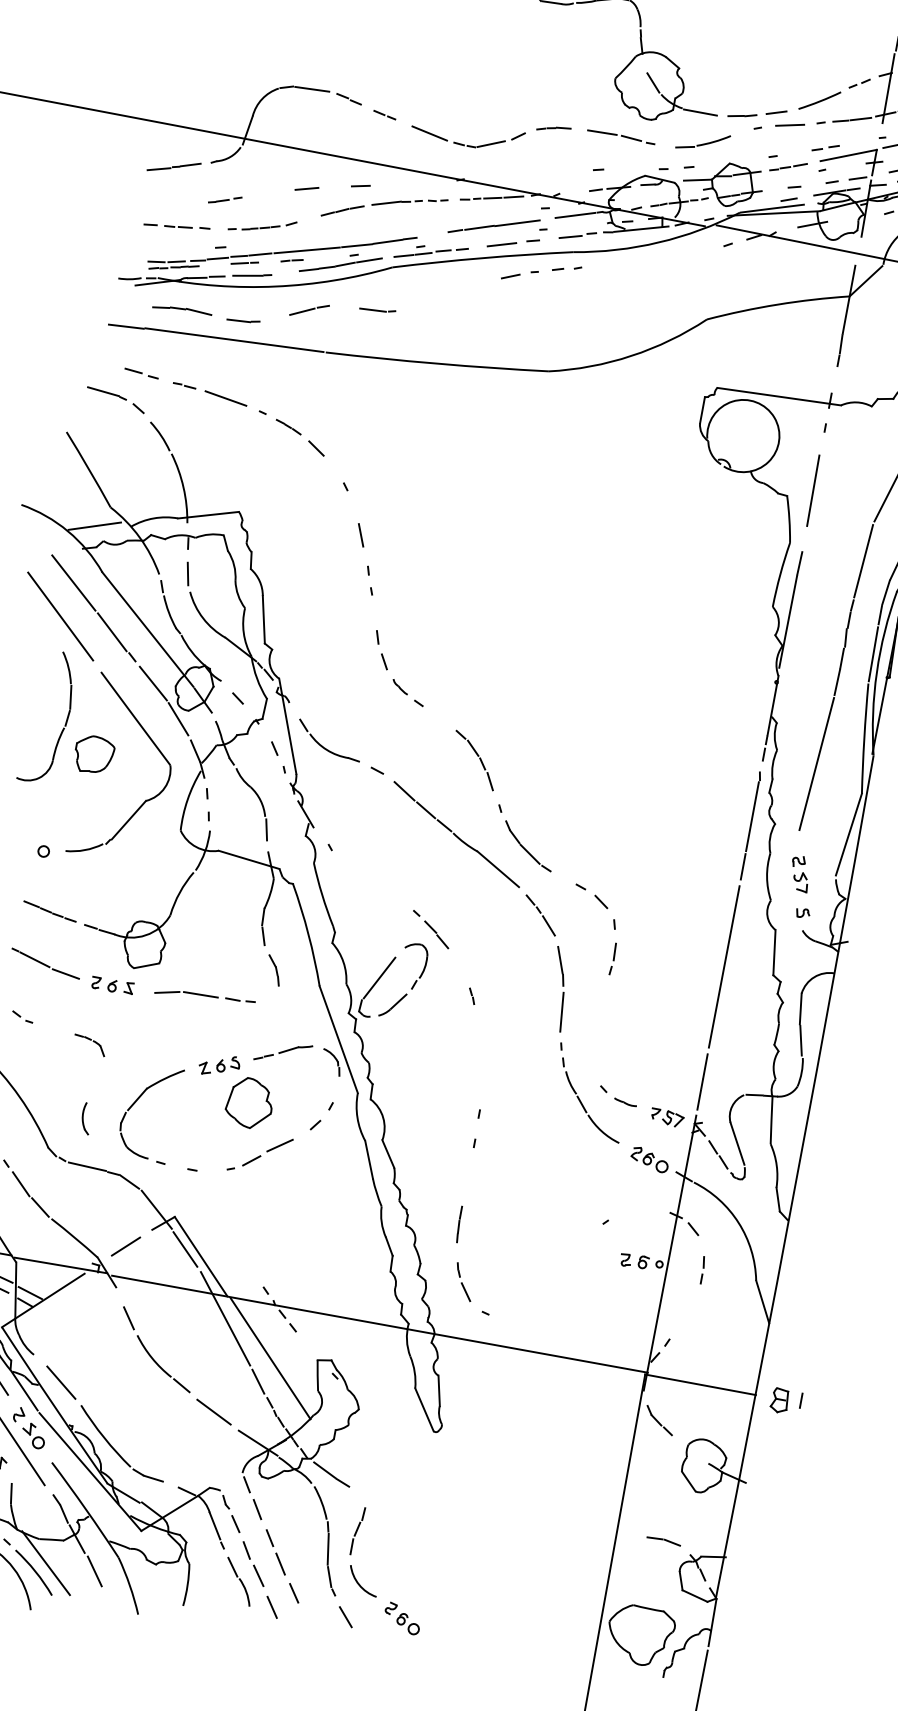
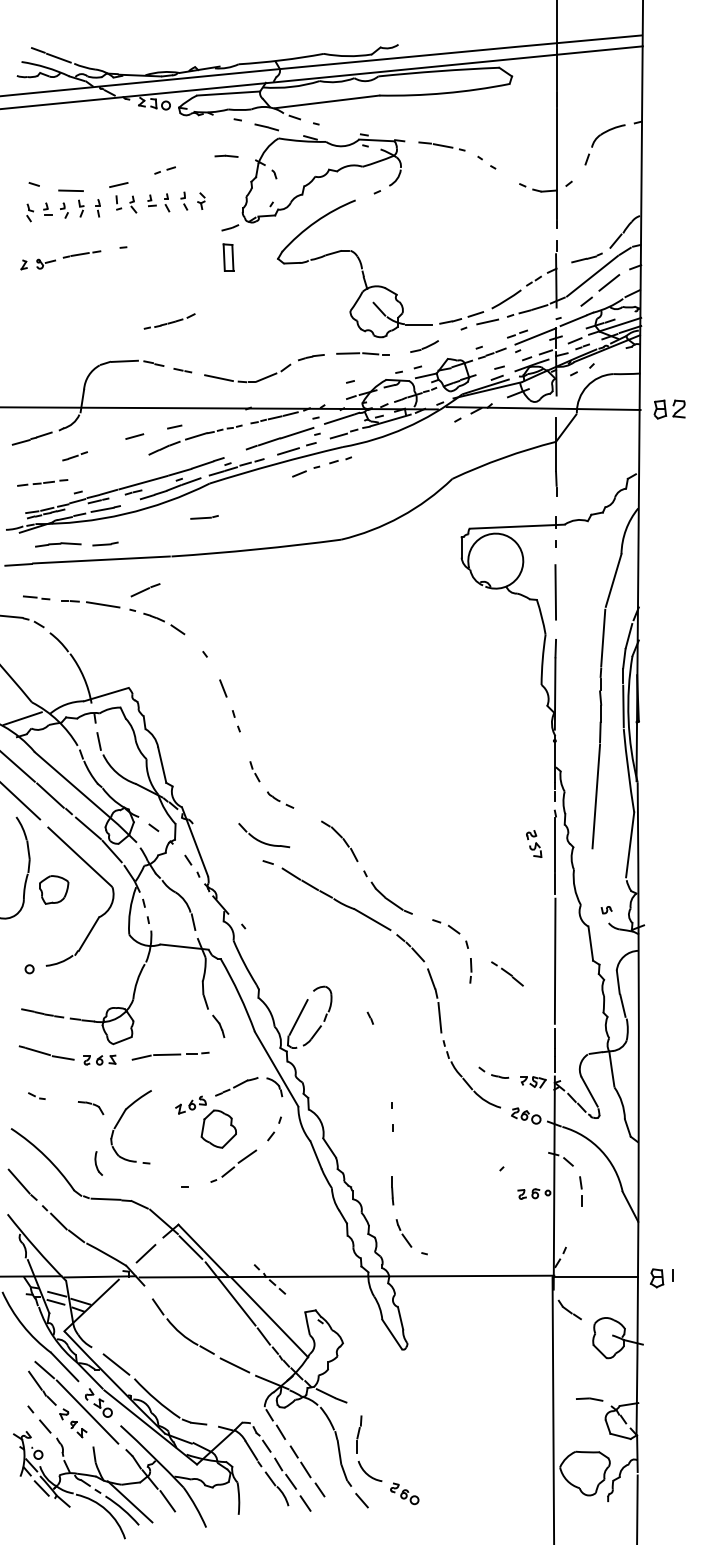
part: (702, 141) -> (424, 346), size x0.7
part: (262, 225) -> (169, 321), moved
line: (309, 310) -> (145, 590), moved
part: (381, 649) -> (254, 771), size x0.7
part: (327, 748) -> (263, 841), moved
part: (800, 873) -> (534, 843), moved
part: (431, 928) -> (507, 973), moved
part: (135, 1103) -> (119, 1122), moved
part: (701, 1270) -> (580, 1191), size x1.4

